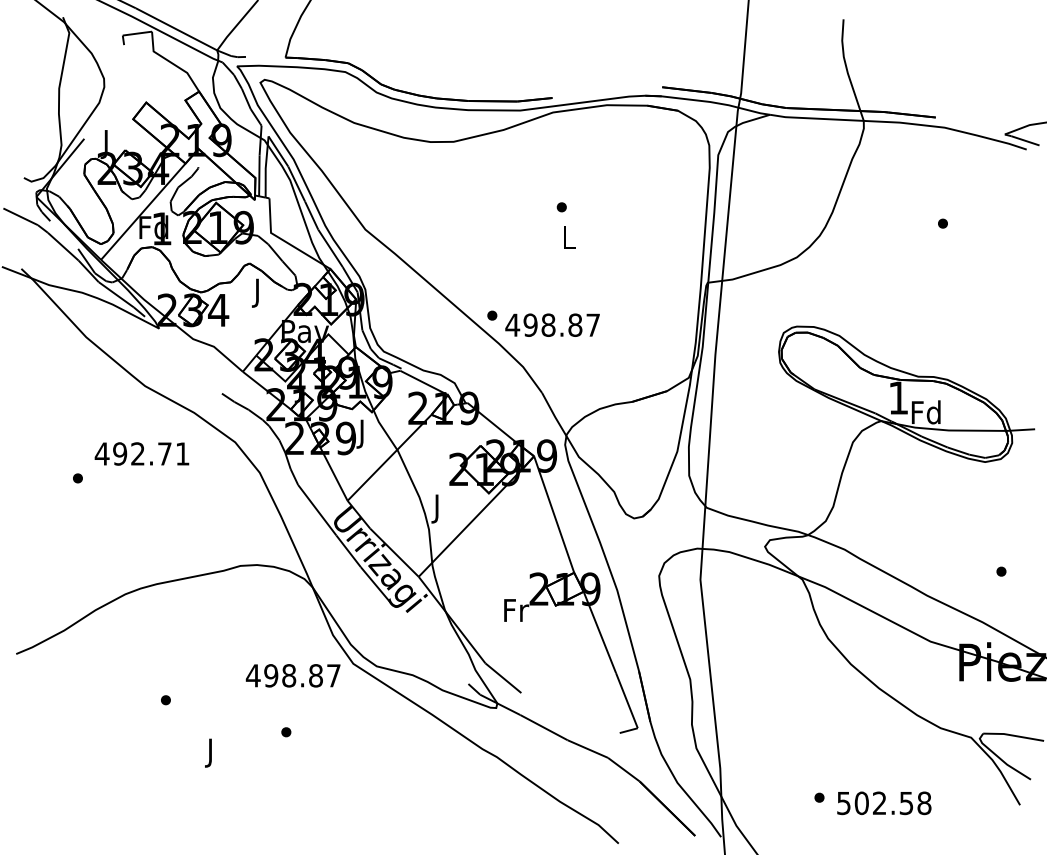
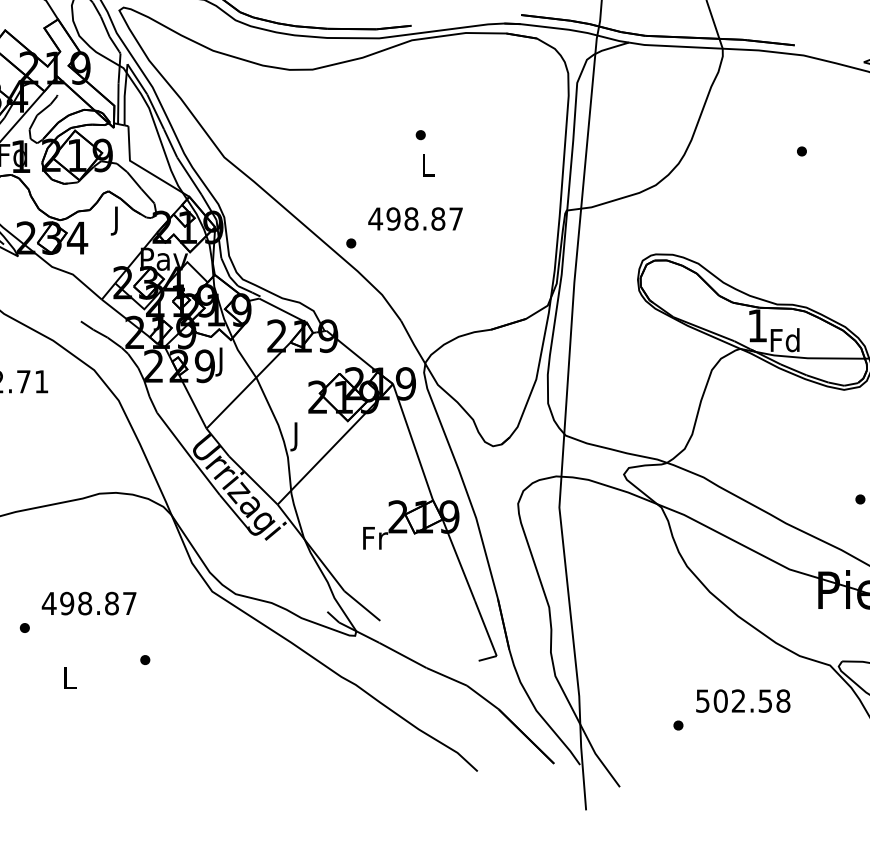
text: (552, 324) -> (415, 218), moved
text: (292, 675) -> (88, 603), moved
text: (211, 752) -> (70, 680), J -> L
text: (884, 803) -> (743, 701), moved

